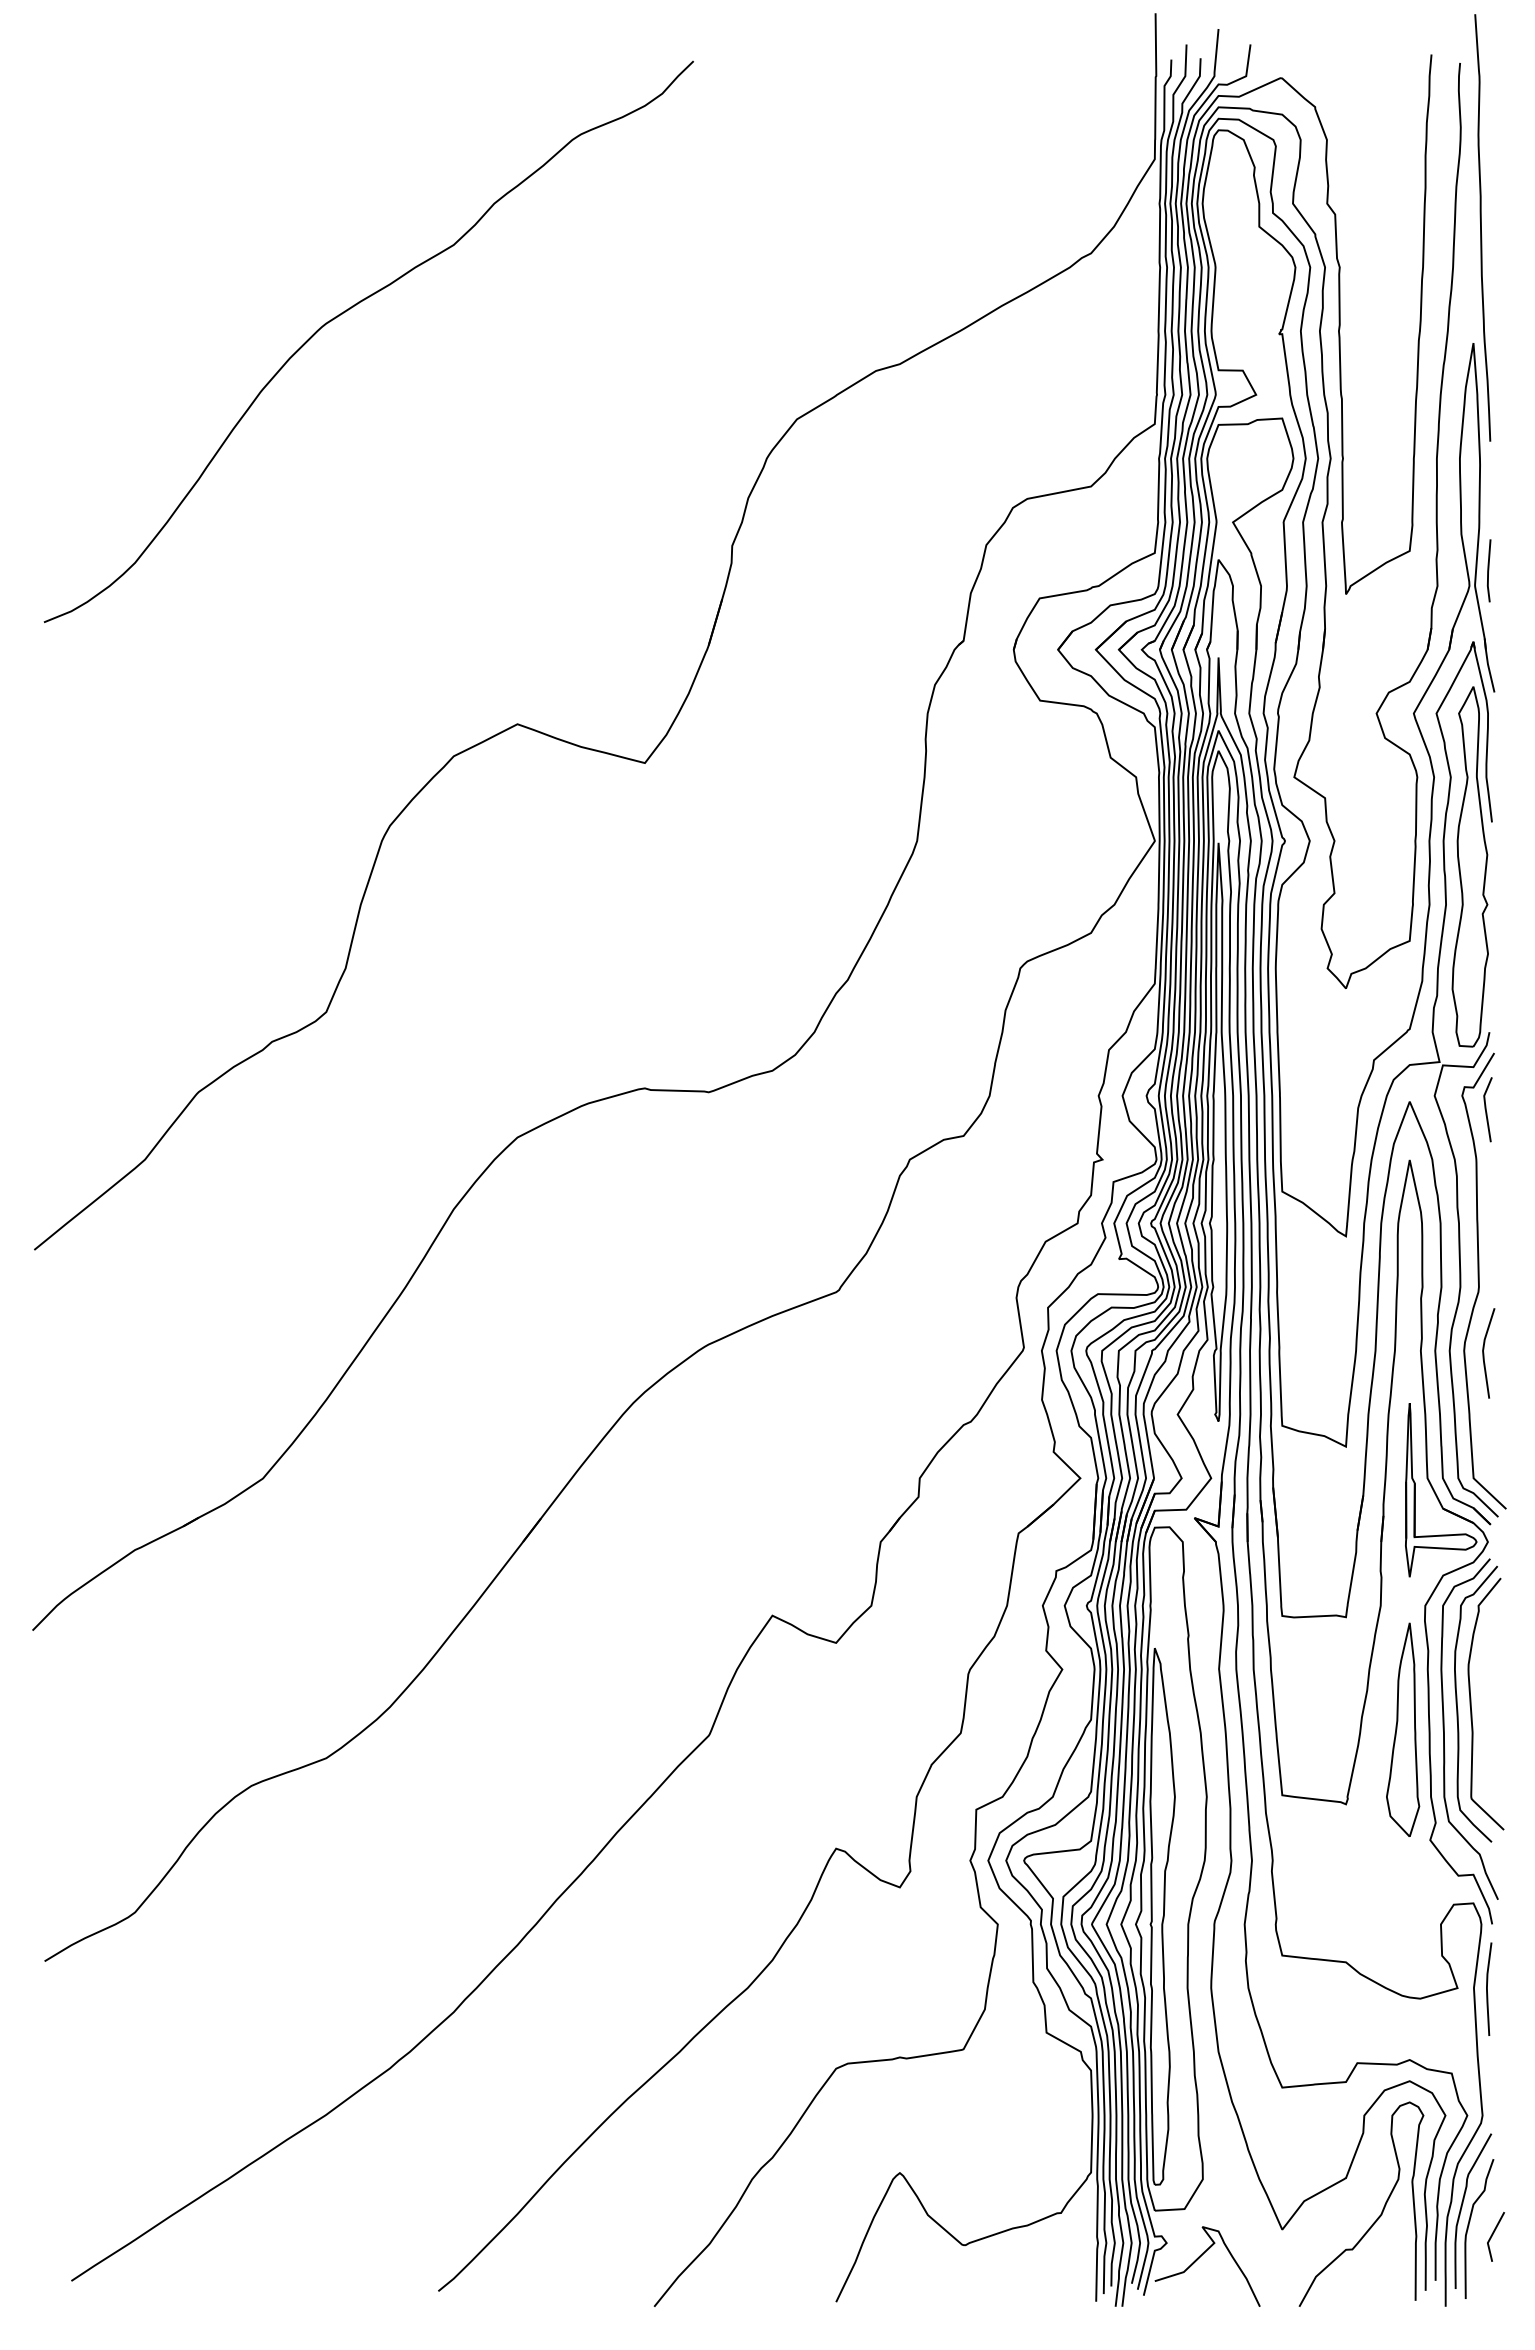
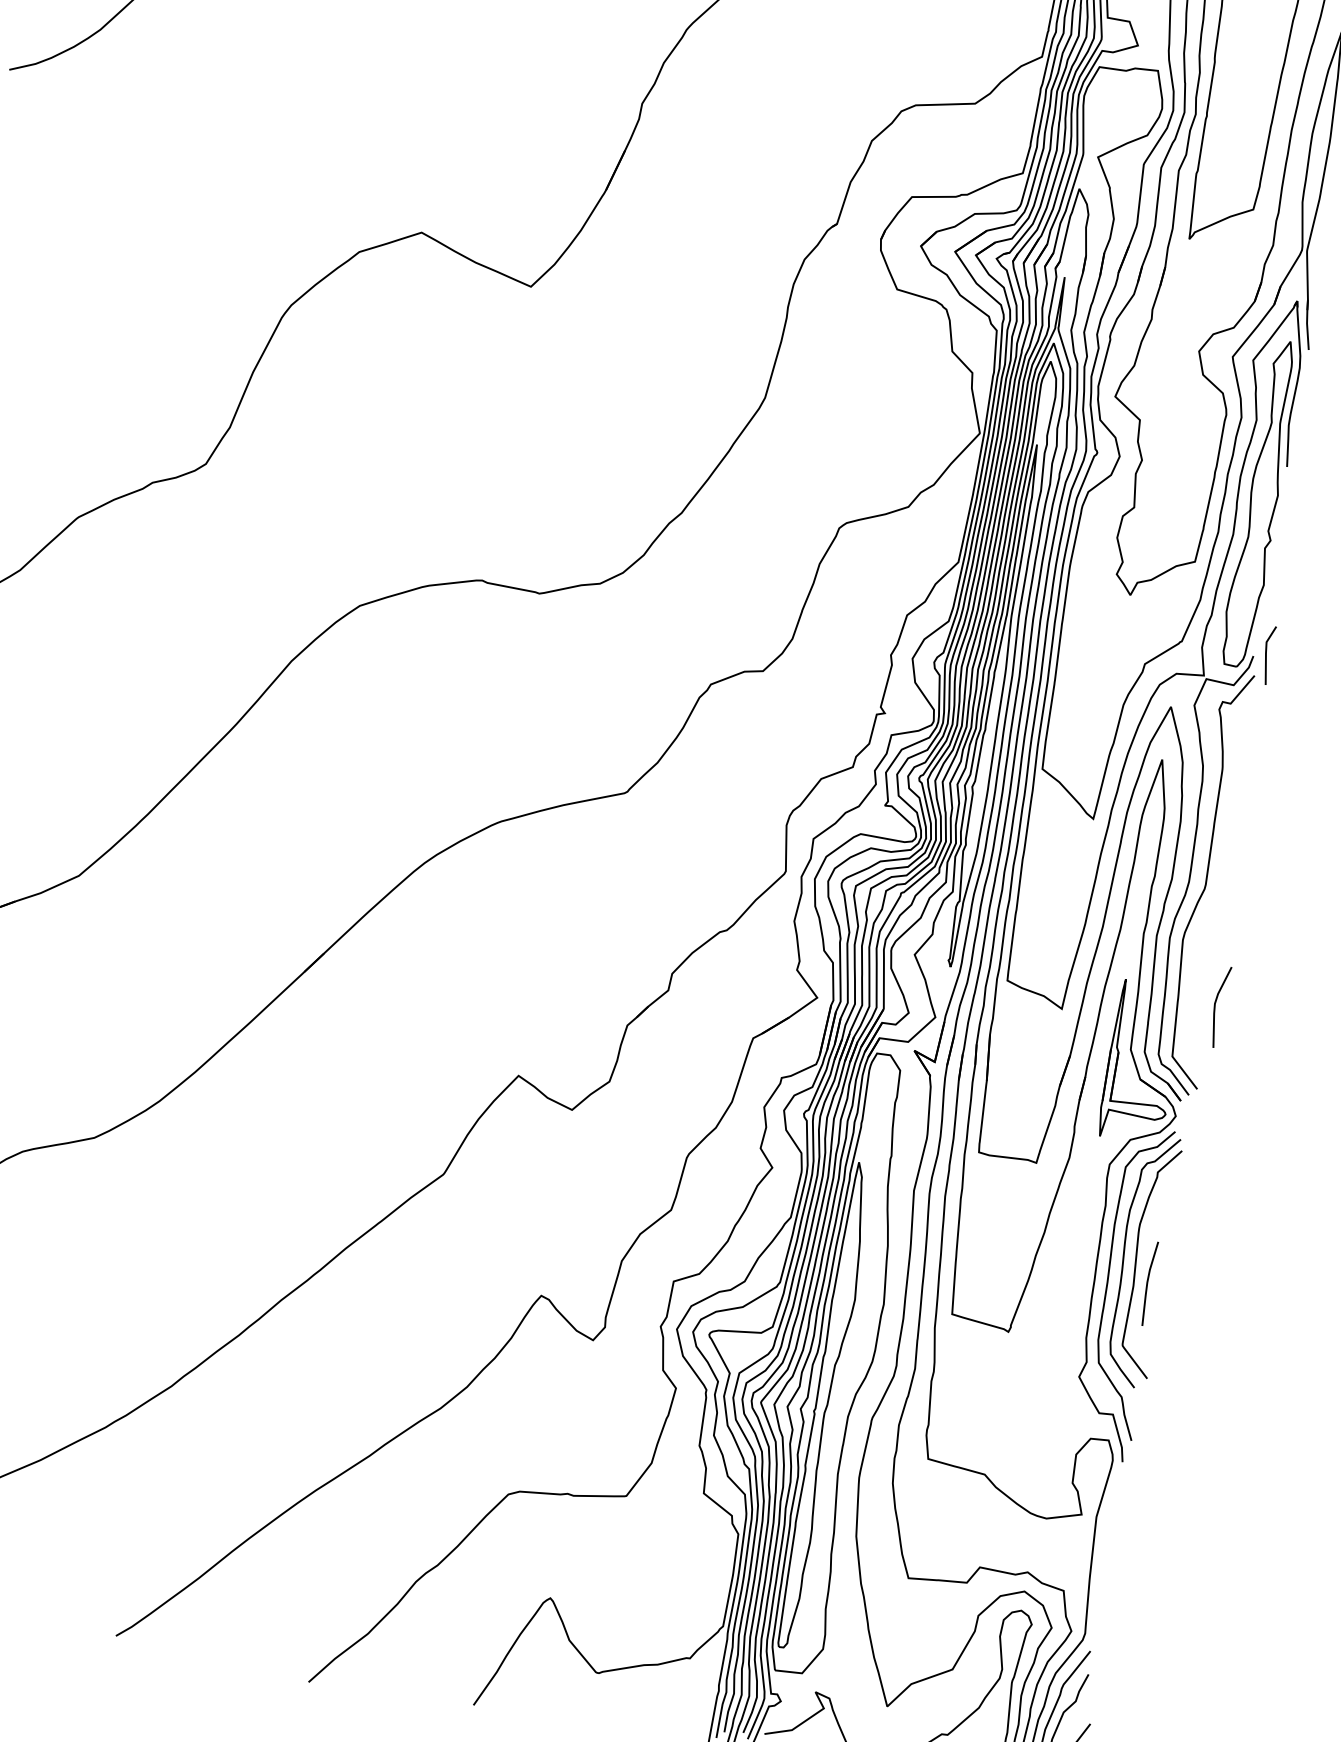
line: (1489, 570) -> (1322, 239), removed
line: (1486, 1109) -> (1266, 654), moved
line: (1484, 1353) -> (1215, 1006), moved
part: (1403, 1729) -> (1071, 1272), removed
line: (1487, 1988) -> (1147, 1282), moved

